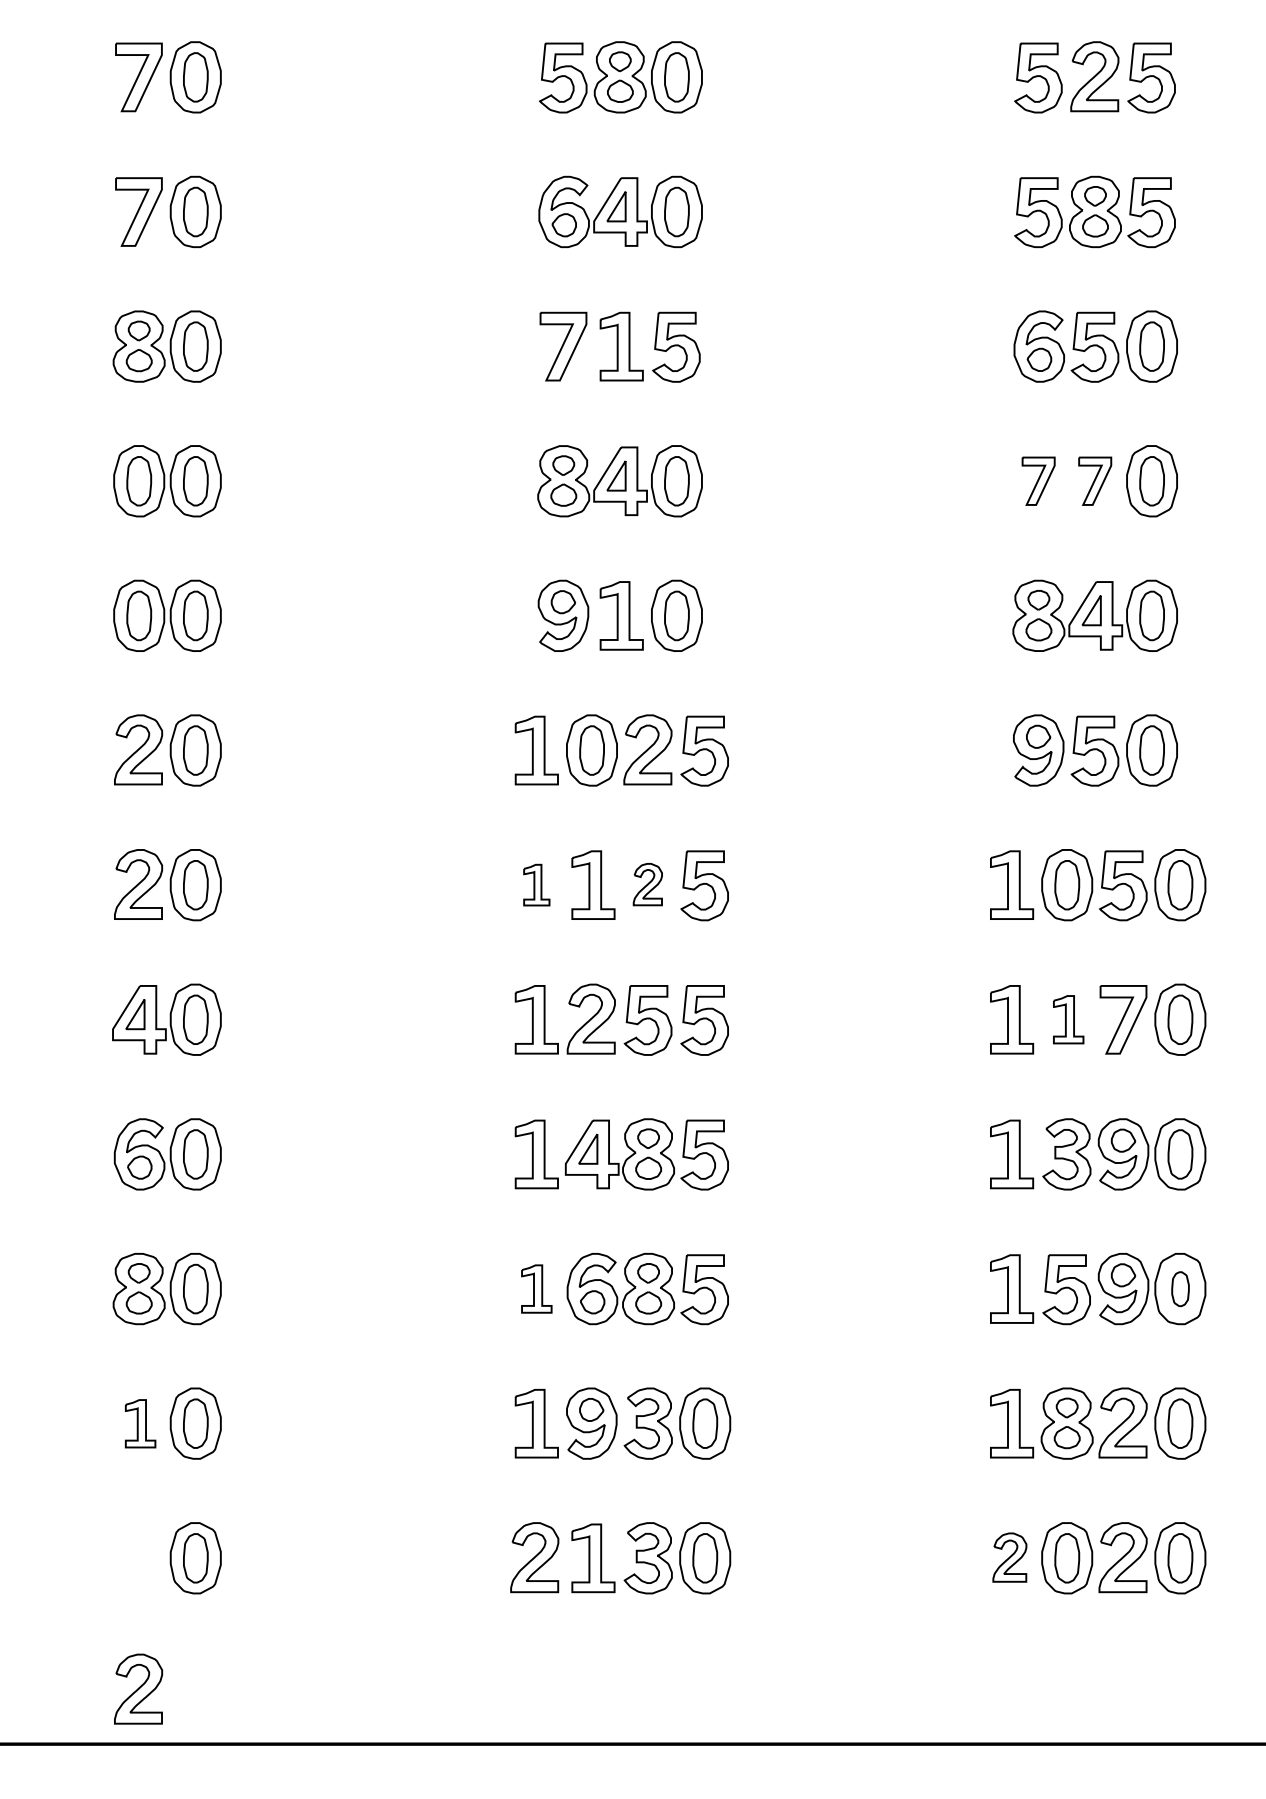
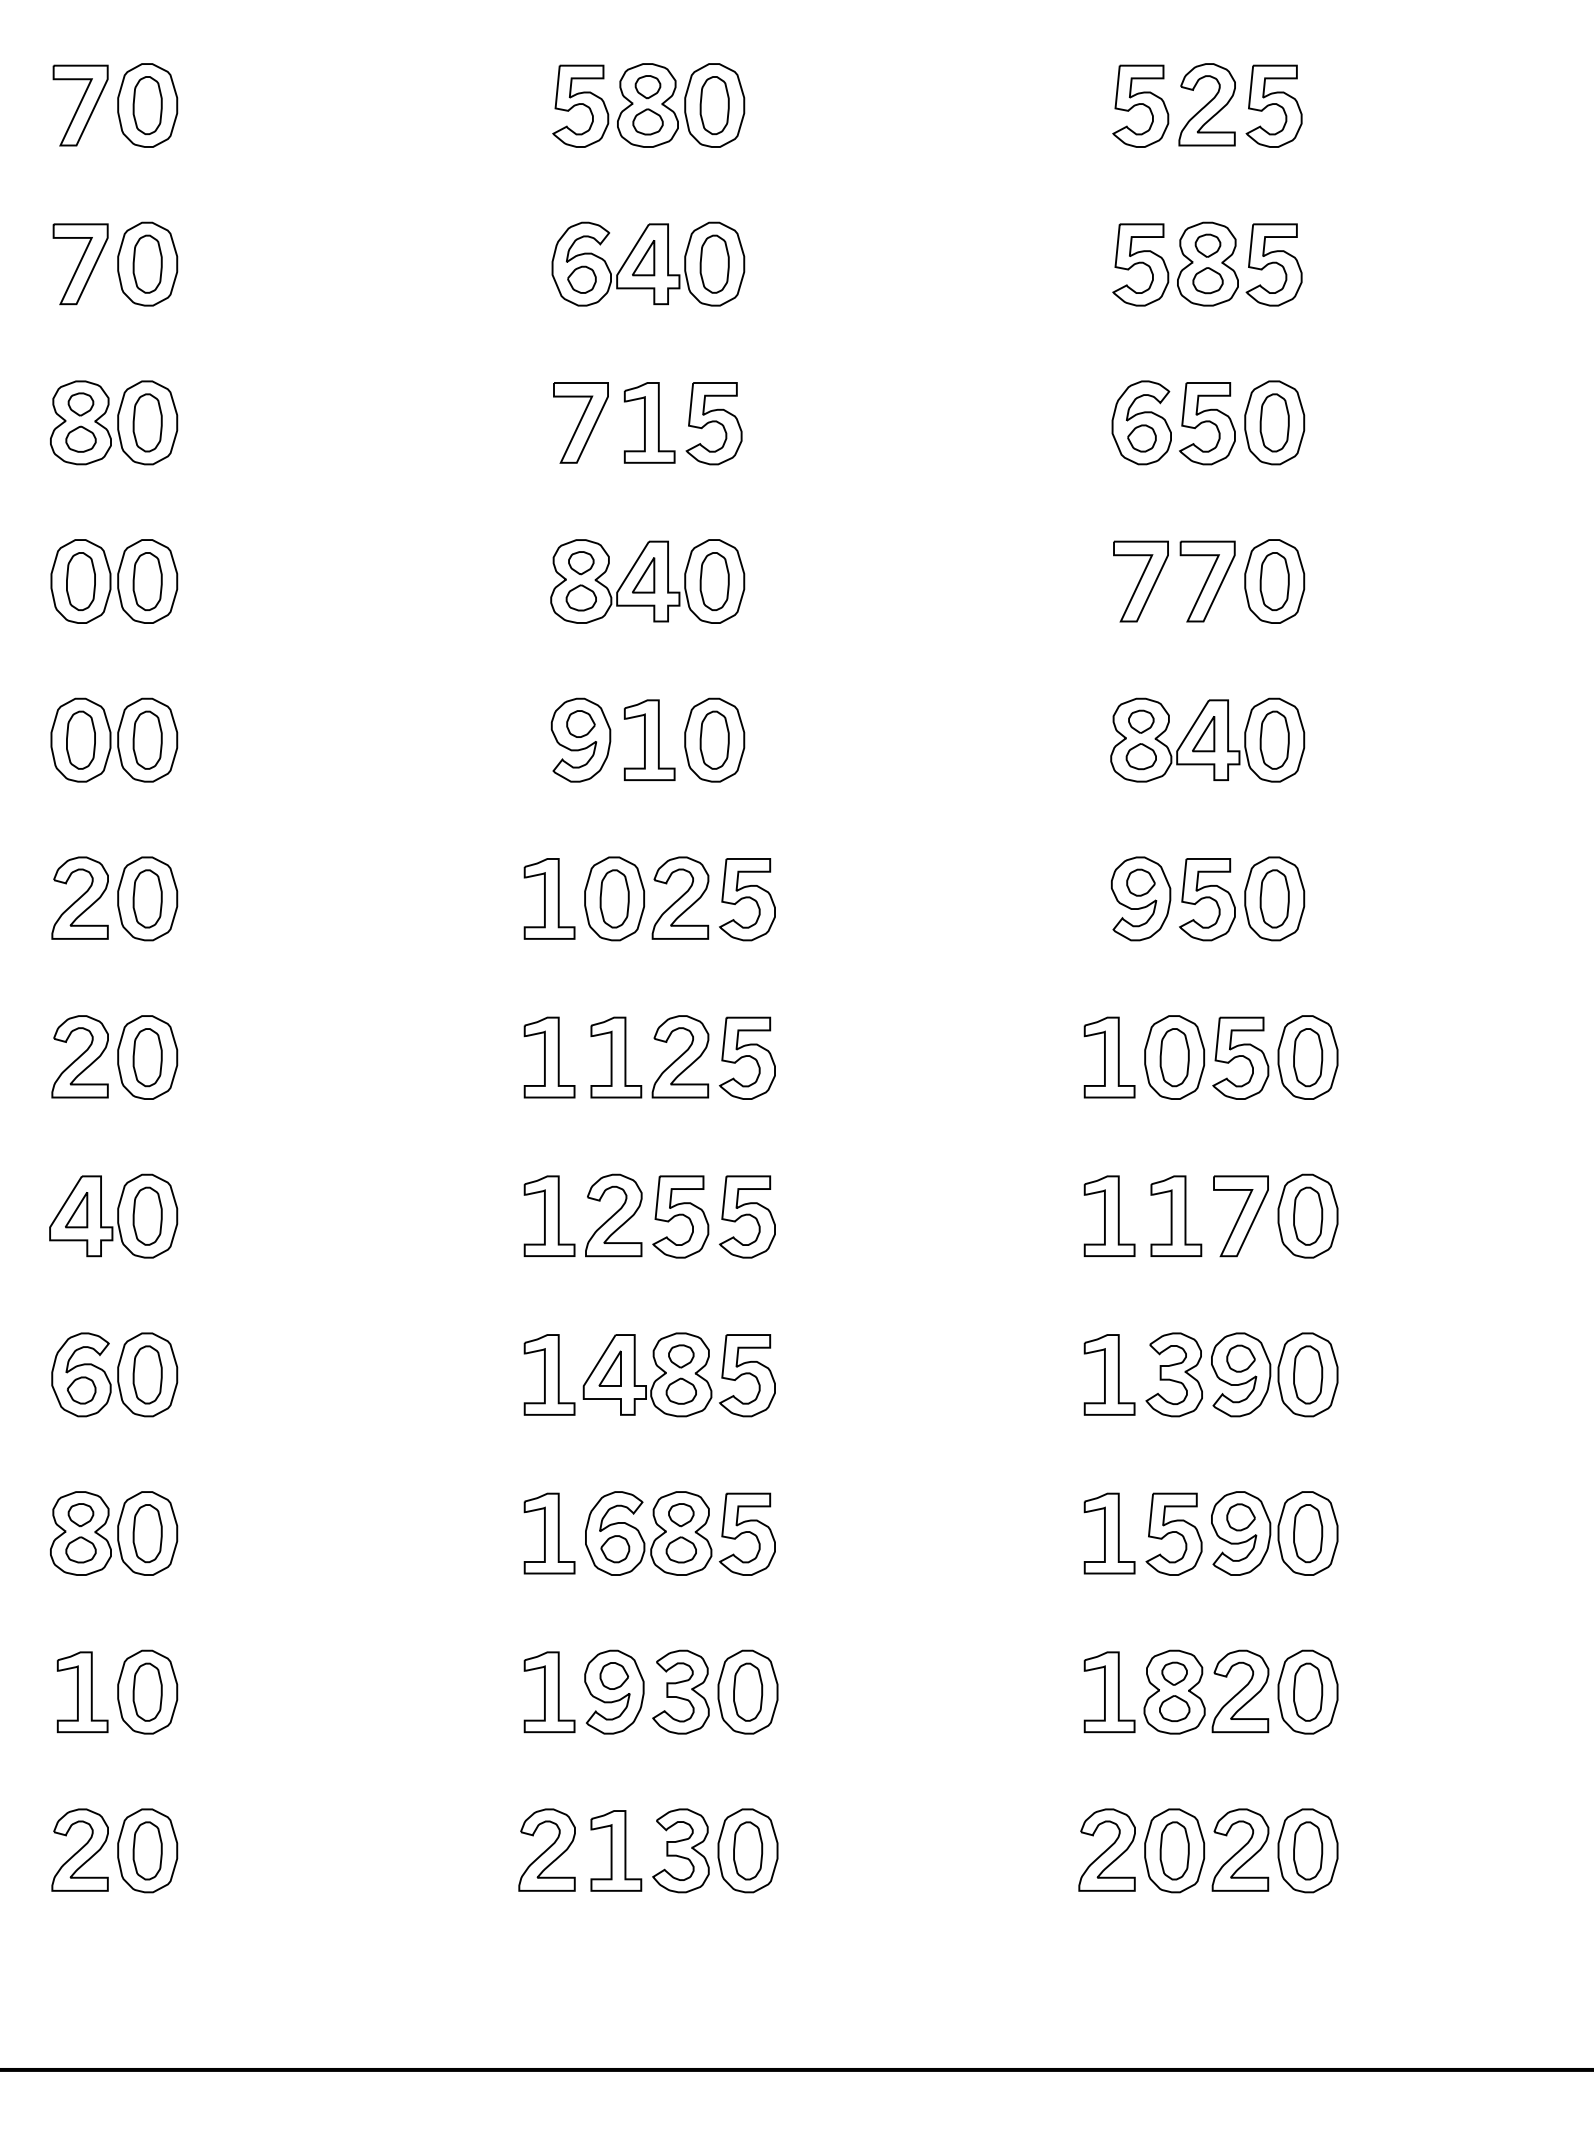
part: (1038, 481) -> (1140, 581), size x1.43
part: (1095, 481) -> (1207, 581), size x1.43
part: (647, 884) -> (680, 1056), size x1.67
part: (536, 885) -> (549, 1057), size x1.67
part: (1068, 1019) -> (1176, 1215), size x1.43
part: (536, 1288) -> (549, 1533), size x1.43
part: (1180, 1288) -> (1308, 1533), size x1.43
part: (140, 1423) -> (82, 1692), size x1.43
part: (1009, 1557) -> (1106, 1849), size x1.43
part: (137, 1688) -> (79, 1849), moved

